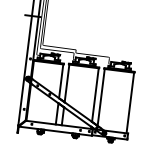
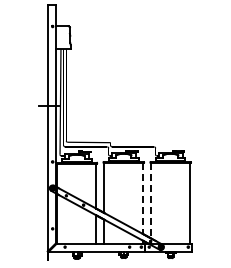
line: (95, 95) -> (143, 198), solid -> dashed
line: (101, 99) -> (151, 203), solid -> dashed

